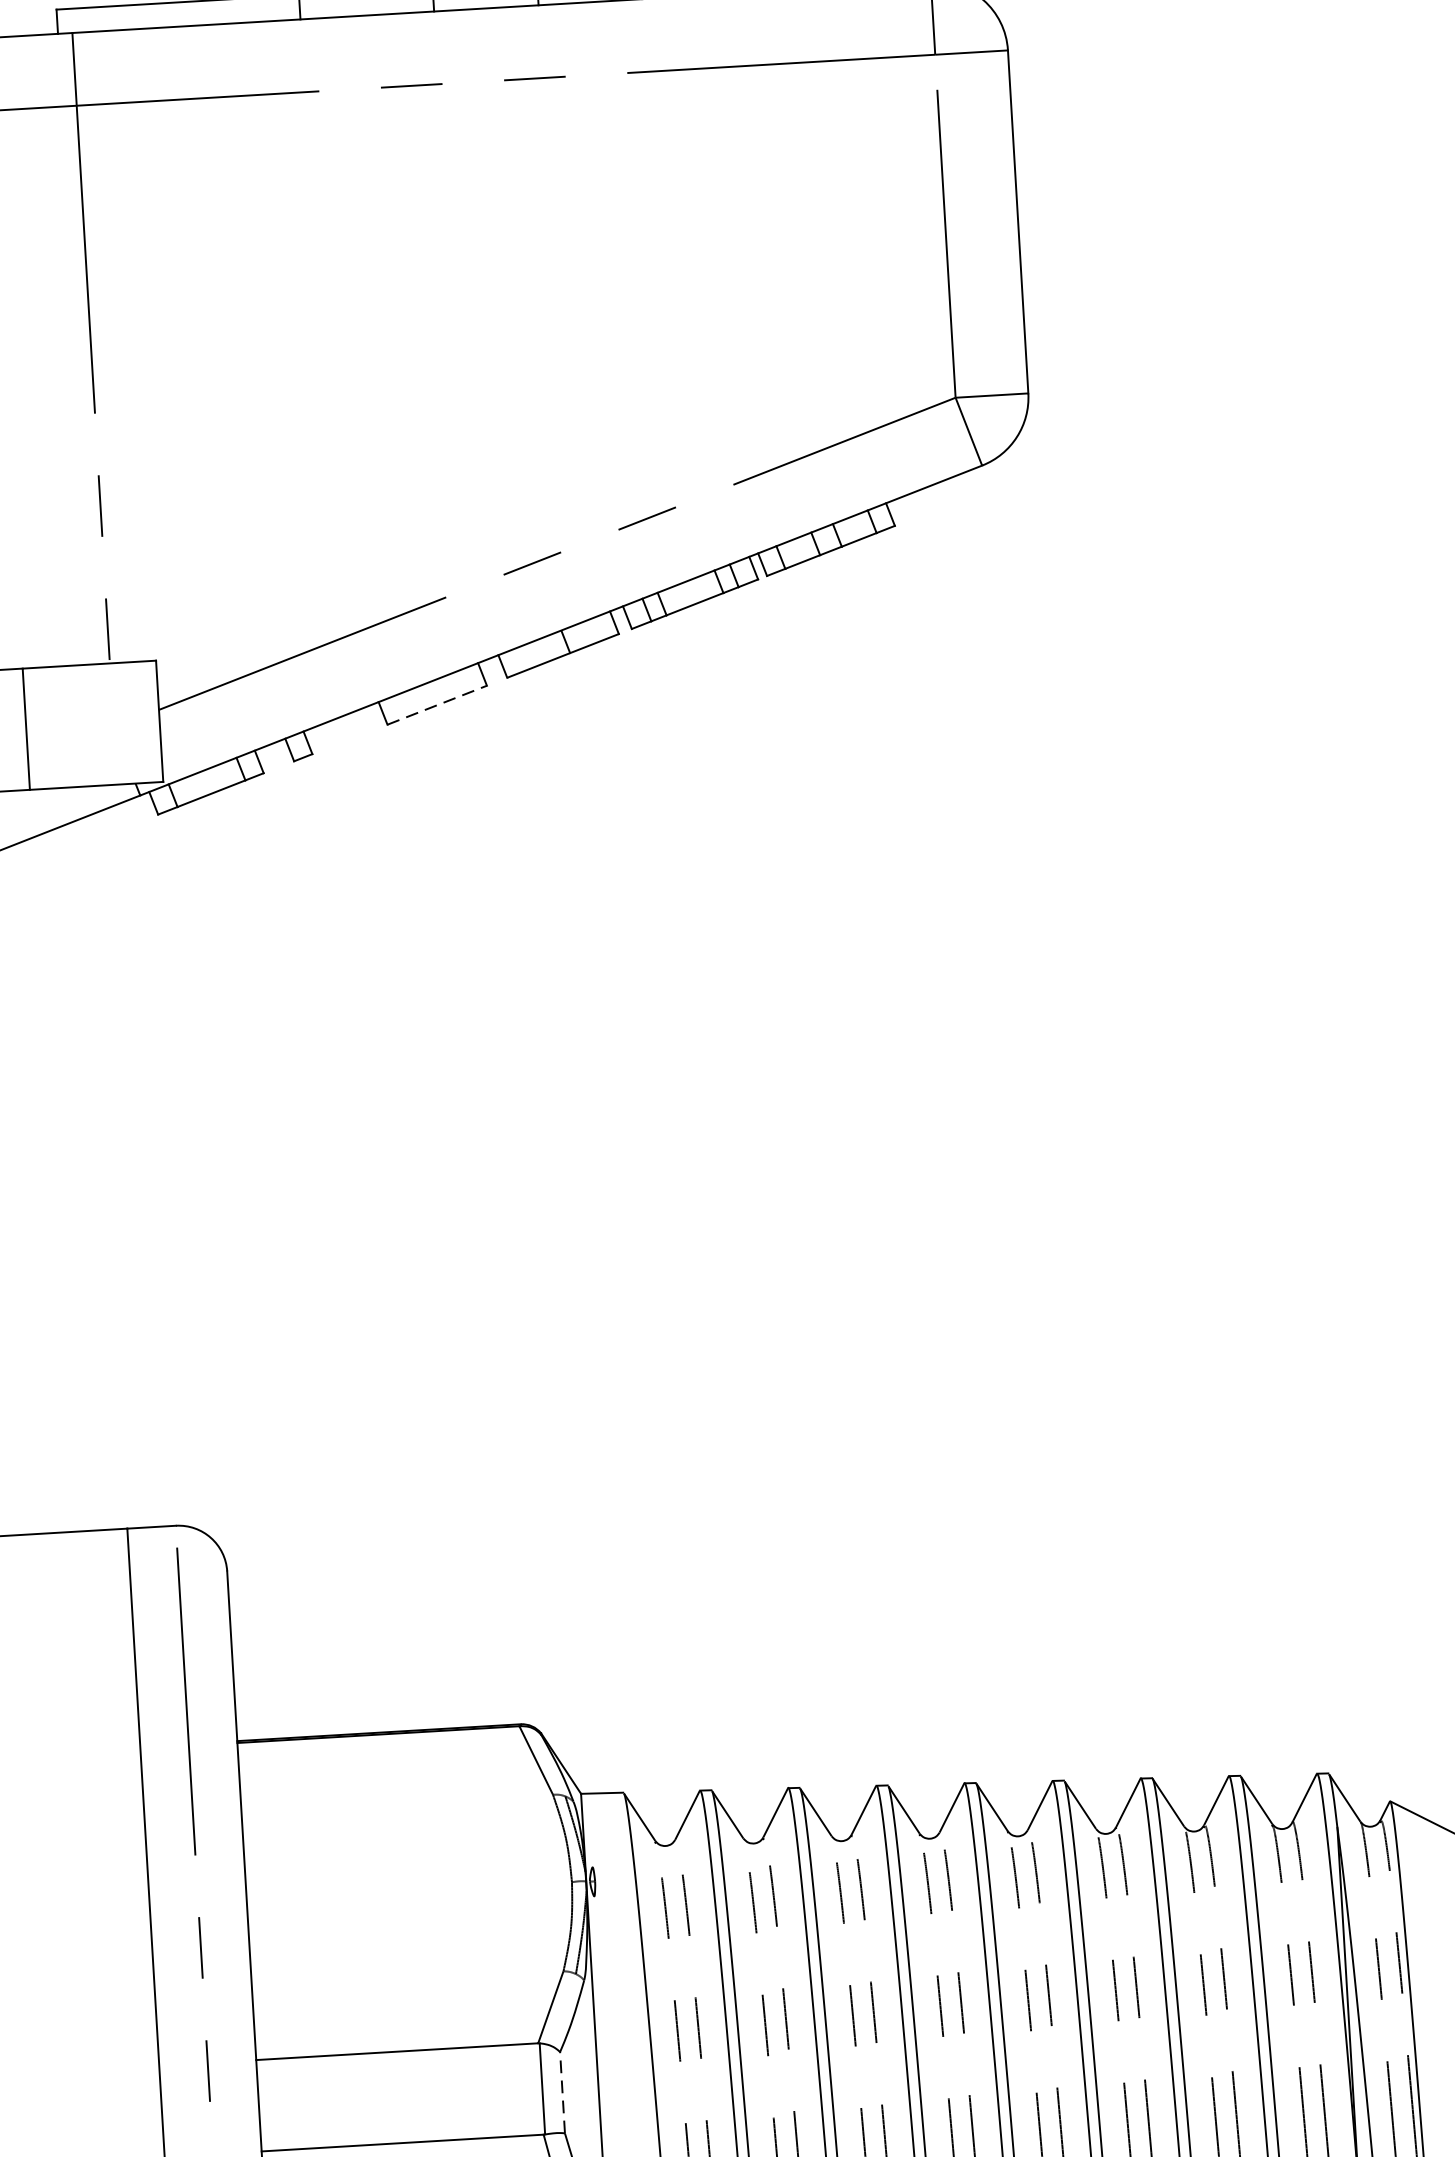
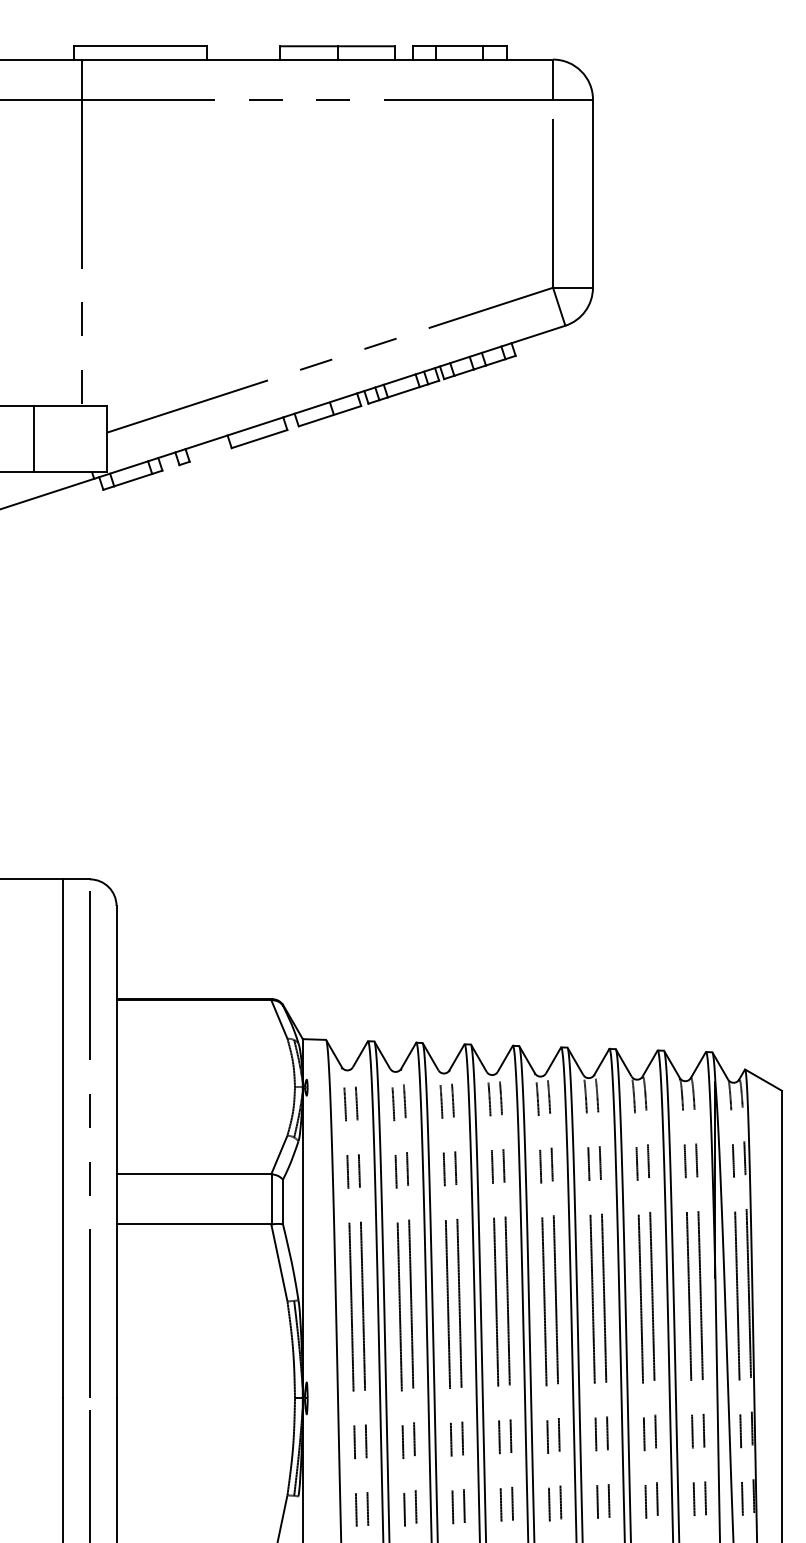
line: (438, 704) -> (260, 438), dashed -> solid
line: (563, 2091) -> (283, 1201), dashed -> solid

